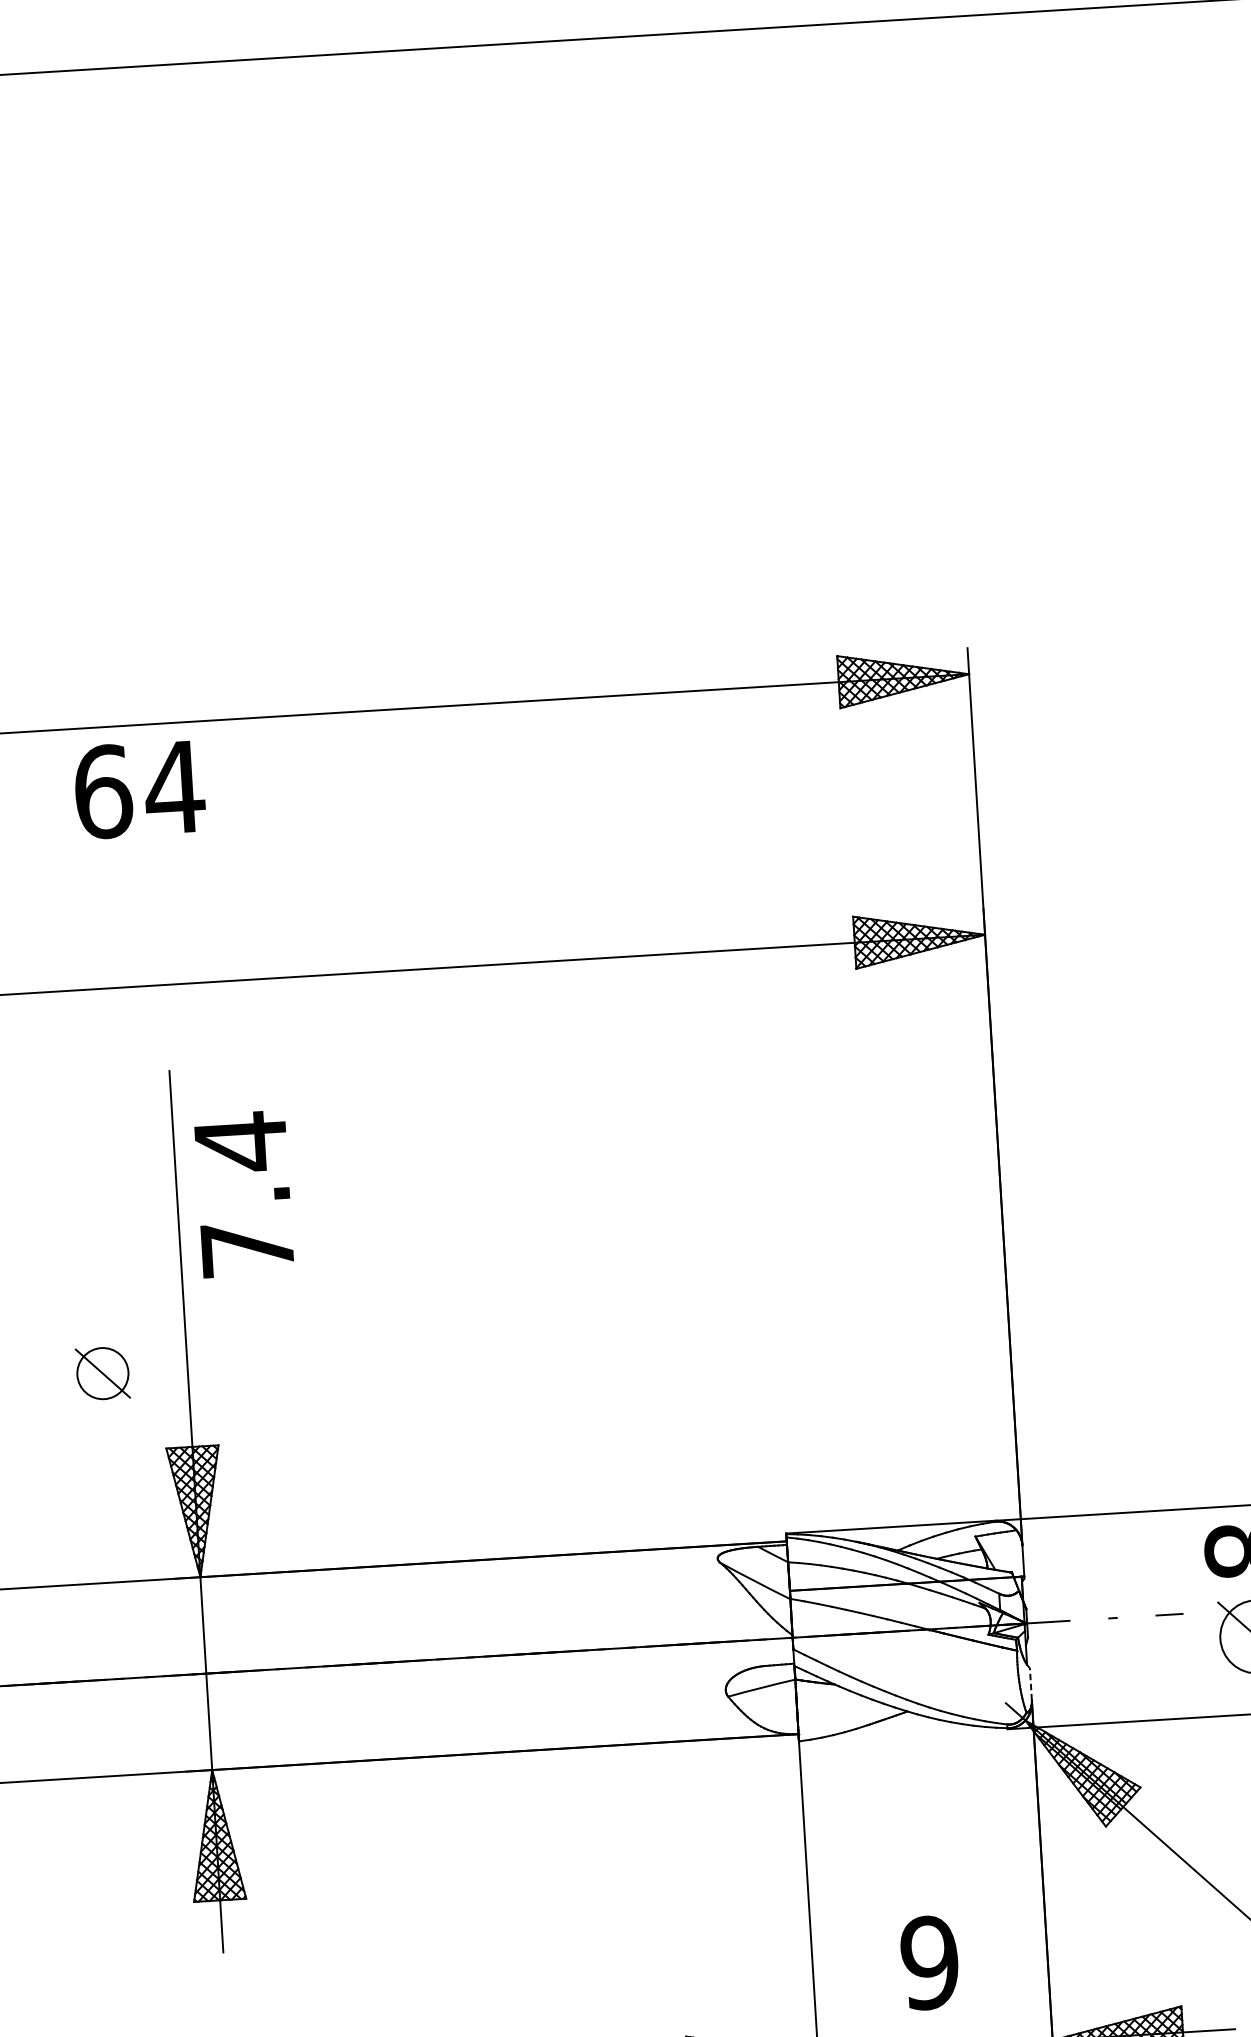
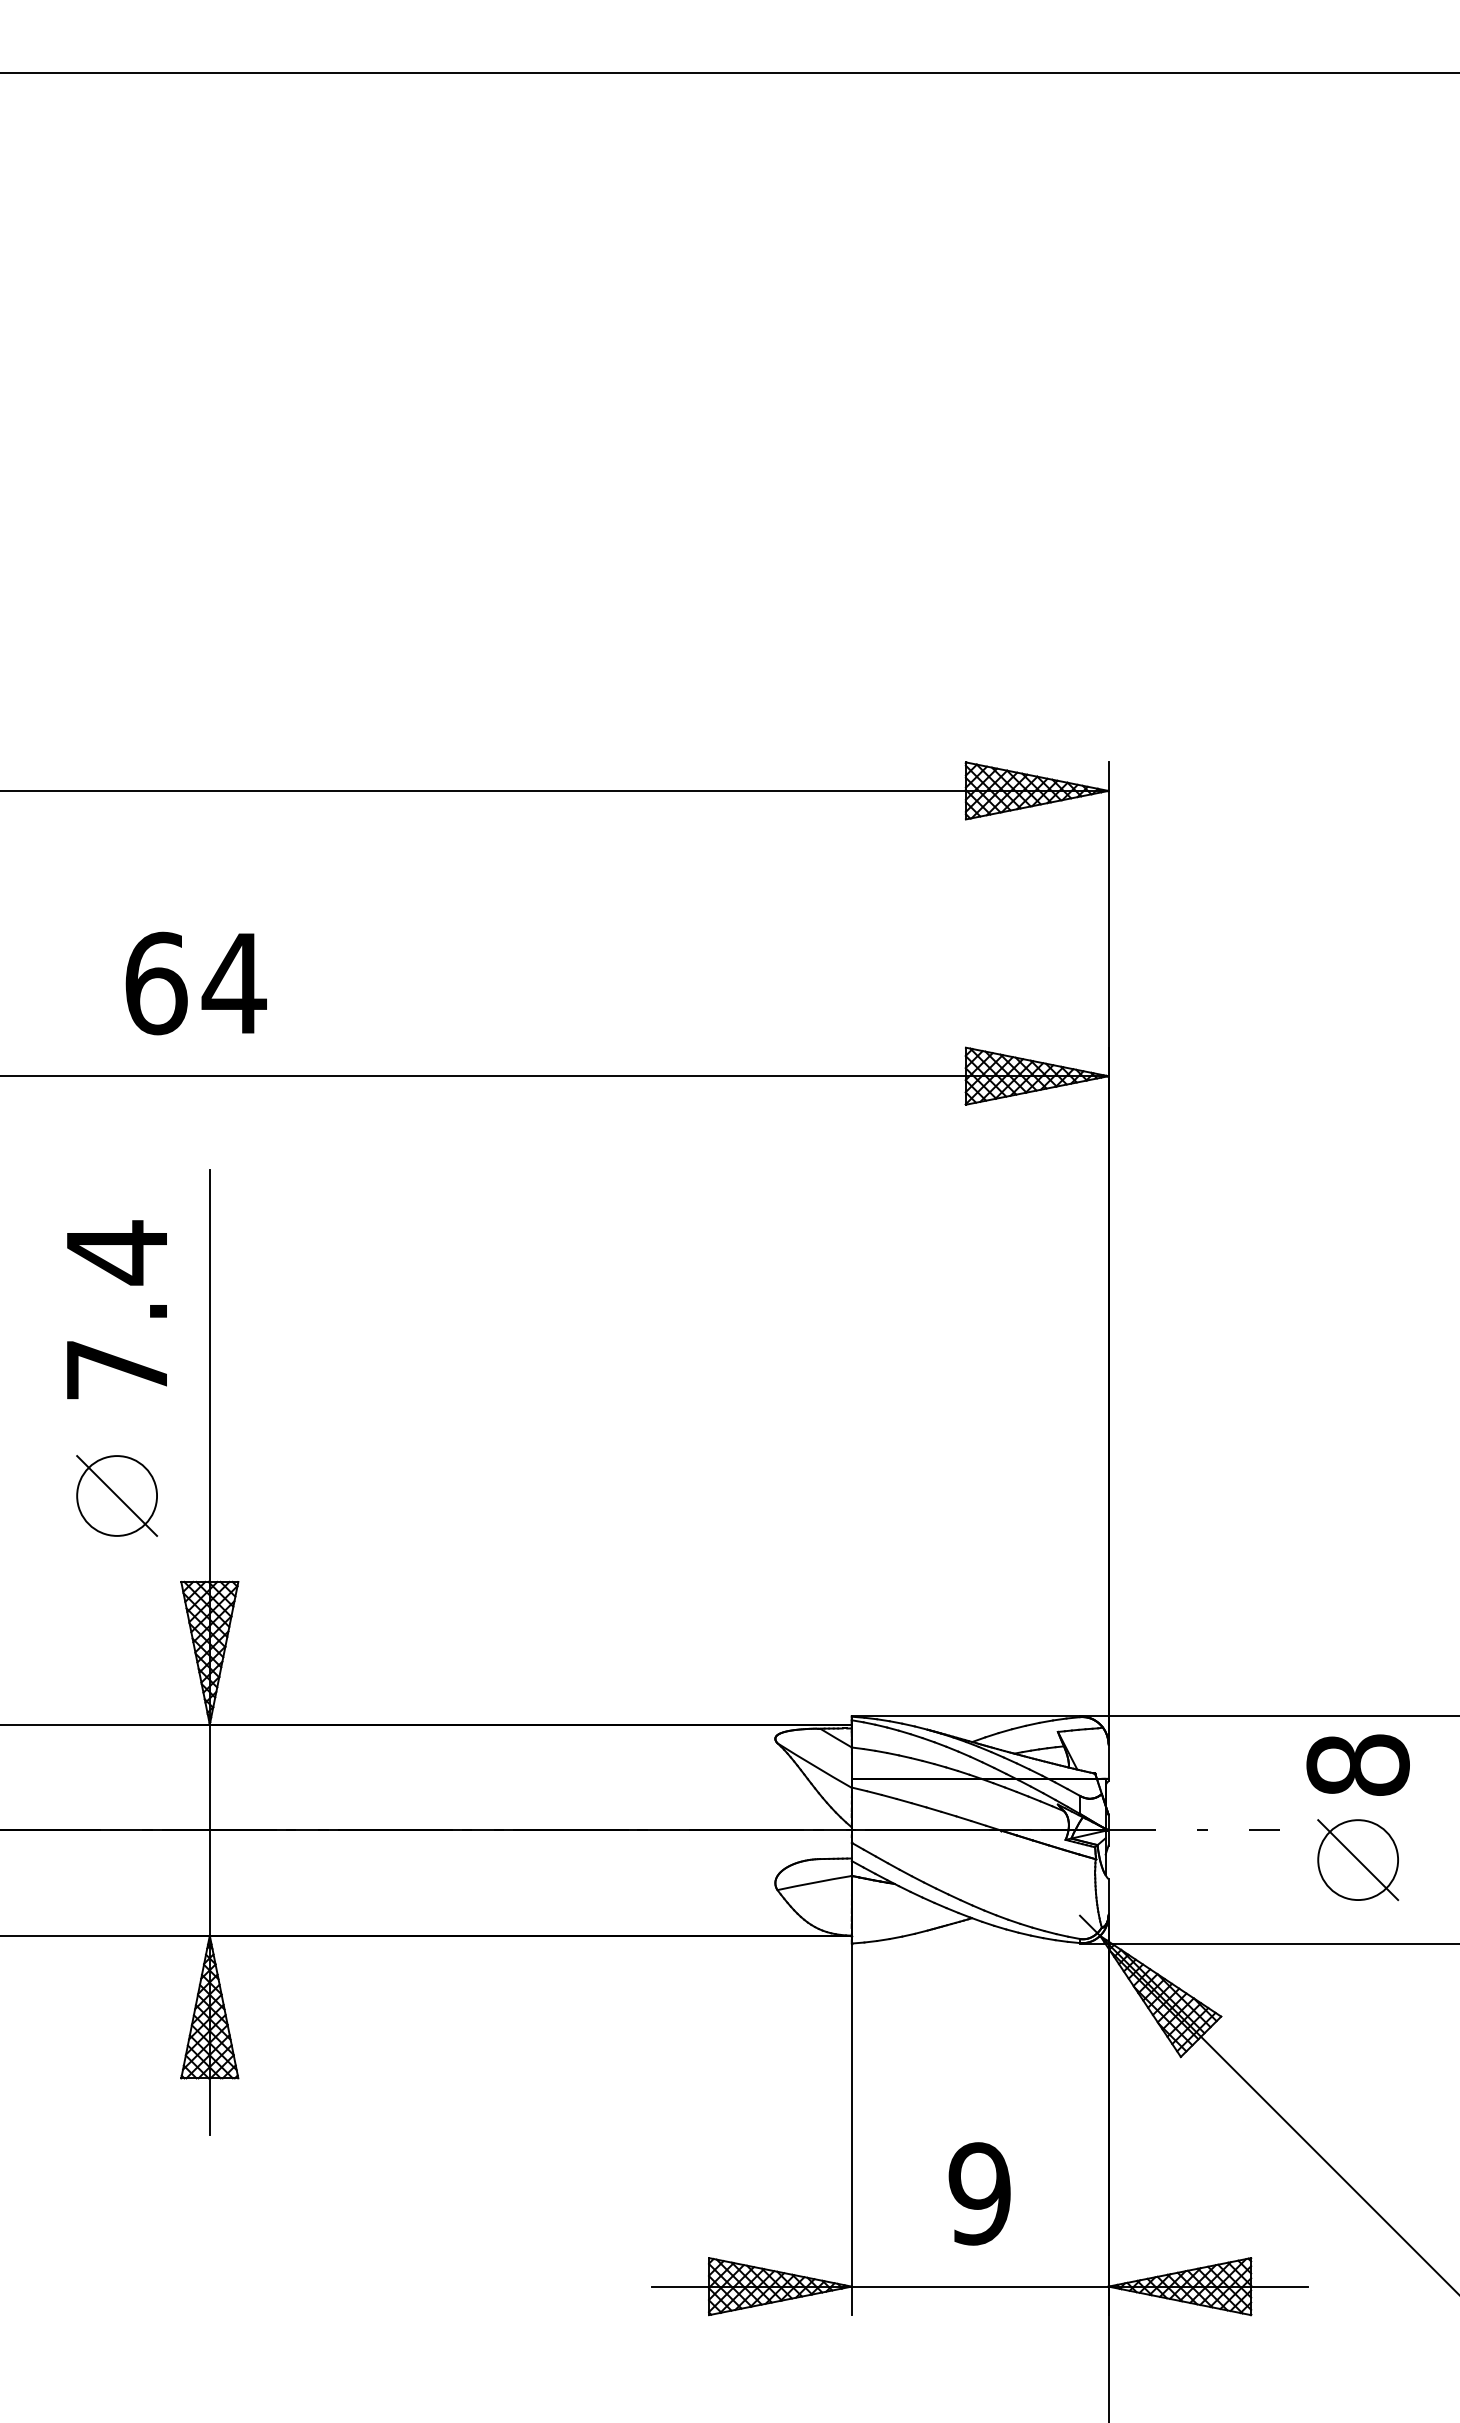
text: (139, 789) -> (195, 983), moved
text: (243, 1194) -> (116, 1309), moved
part: (102, 1373) -> (116, 1495), size x1.43
line: (1030, 1684) -> (1108, 1896), dashed -> solid

